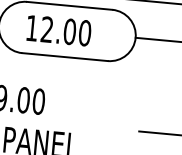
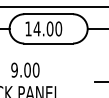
text: (46, 28) -> (36, 28), 12.00 -> 14.00

